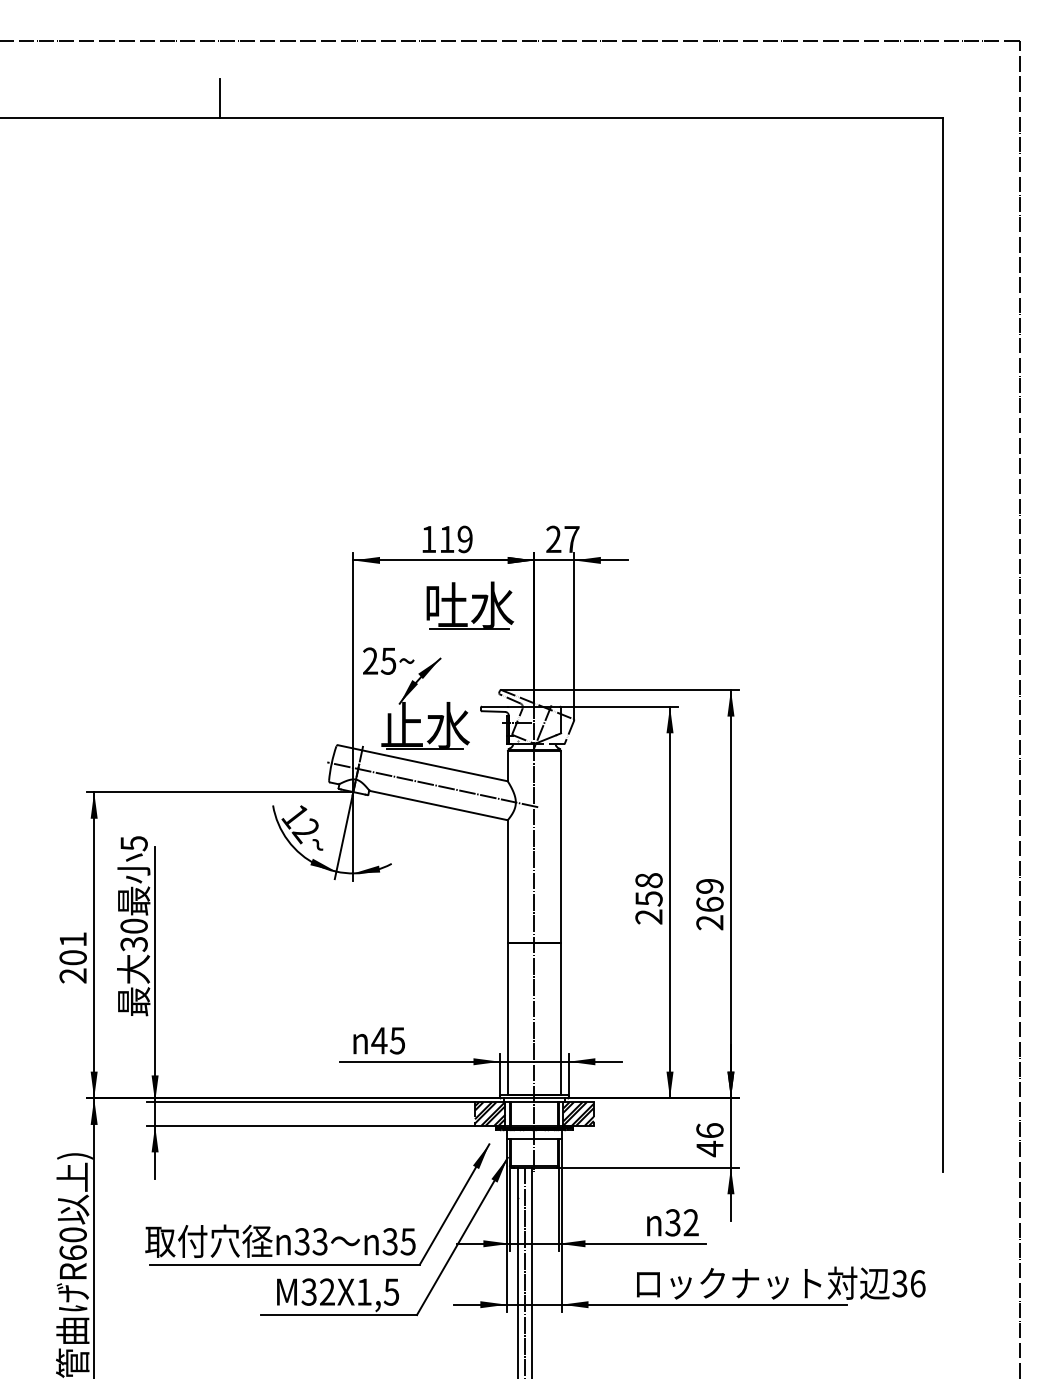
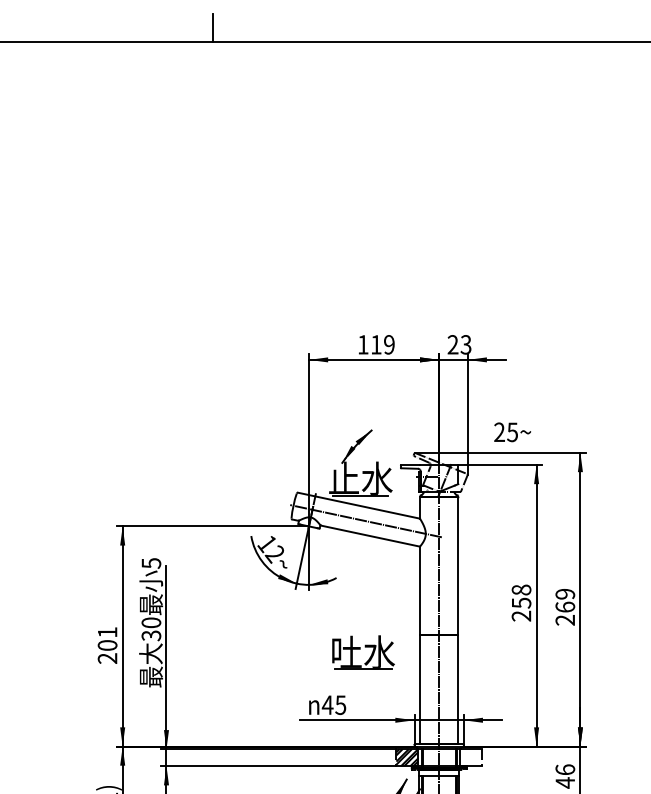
text: (571, 539) -> (465, 344), 27 -> 23
part: (470, 605) -> (363, 652), moved
text: (388, 660) -> (512, 431), moved
hatch: (578, 1113) -> (470, 757), removed

